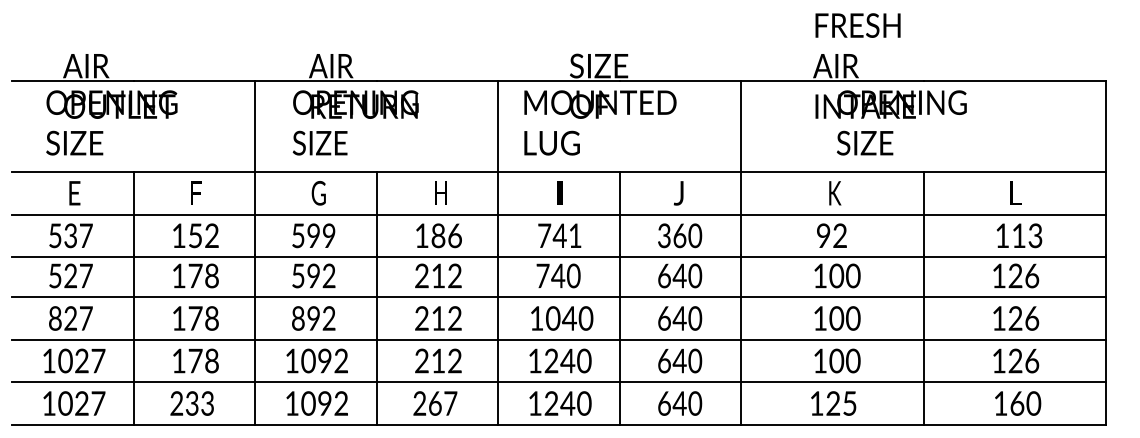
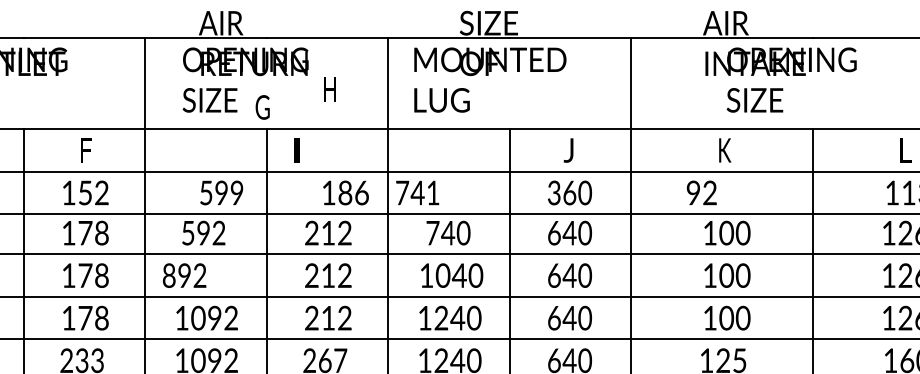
text: (440, 192) -> (330, 88), moved
text: (559, 192) -> (296, 149), moved
text: (318, 193) -> (262, 107), moved
text: (313, 235) -> (221, 192), moved
text: (438, 235) -> (345, 192), moved
text: (559, 235) -> (417, 192), moved
text: (831, 235) -> (701, 192), moved
text: (313, 318) -> (184, 275), moved

